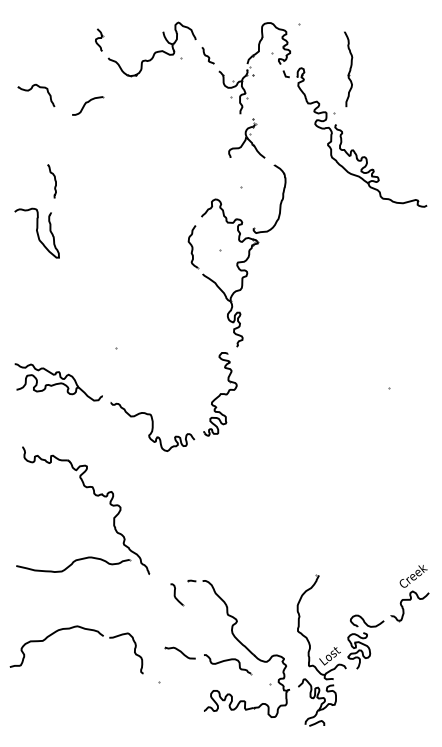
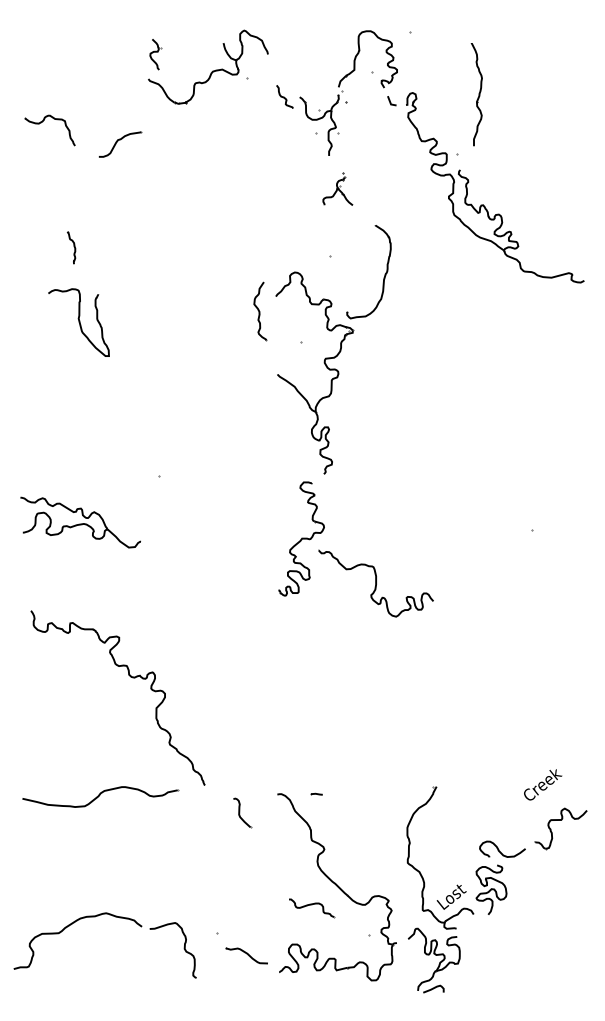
part: (99, 40) -> (155, 54), moved
curve: (207, 55) -> (284, 96), moved
part: (246, 138) -> (337, 189), size x0.6
part: (52, 181) -> (71, 247), size x0.7
curve: (36, 233) -> (78, 322), moved
part: (193, 247) -> (260, 311), moved
curve: (152, 426) -> (375, 583), moved
part: (73, 564) -> (100, 796), moved
text: (414, 576) -> (543, 784), moved
part: (191, 580) -> (316, 793), moved
part: (69, 629) -> (95, 917), moved
part: (180, 652) -> (246, 955), moved
part: (227, 664) -> (311, 908), size x0.7

